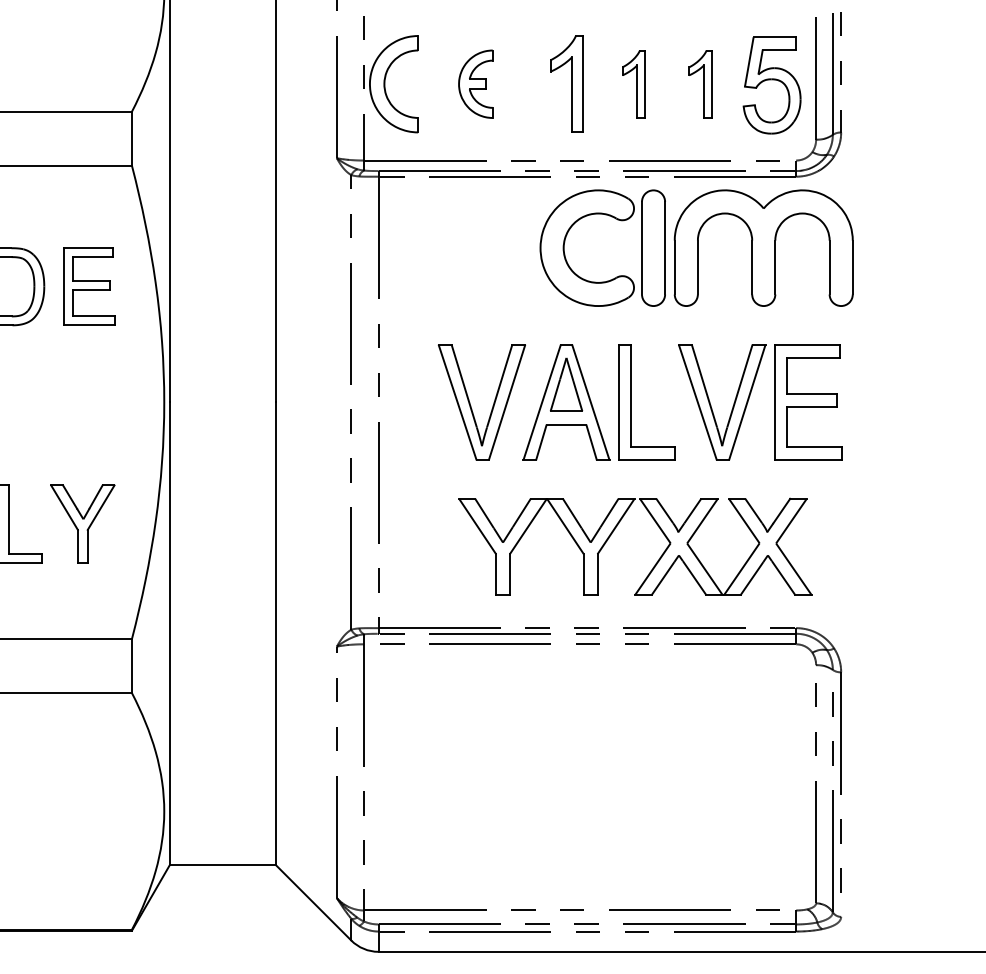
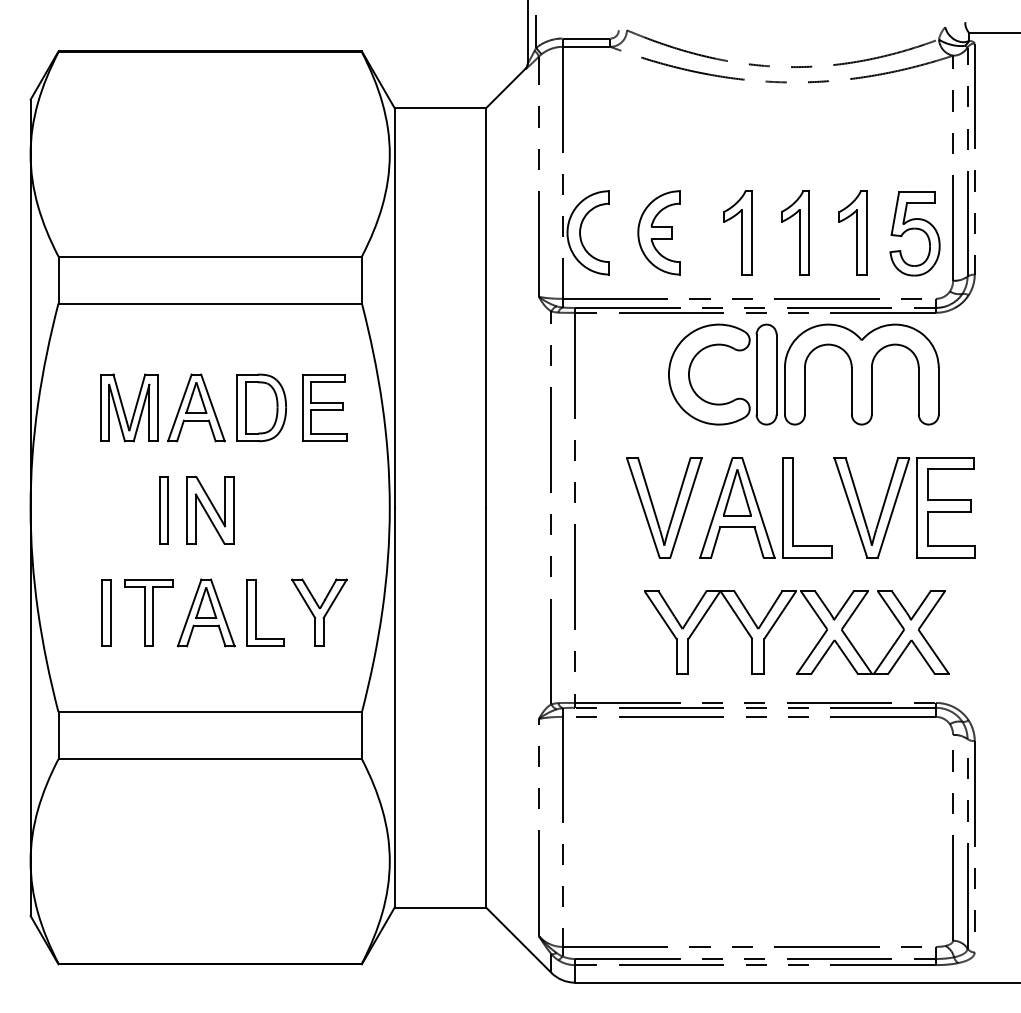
part: (475, 83) -> (658, 232), size x1.43
part: (633, 83) -> (795, 232), size x1.43
part: (699, 83) -> (852, 232), size x1.43
part: (696, 248) -> (803, 374), moved

